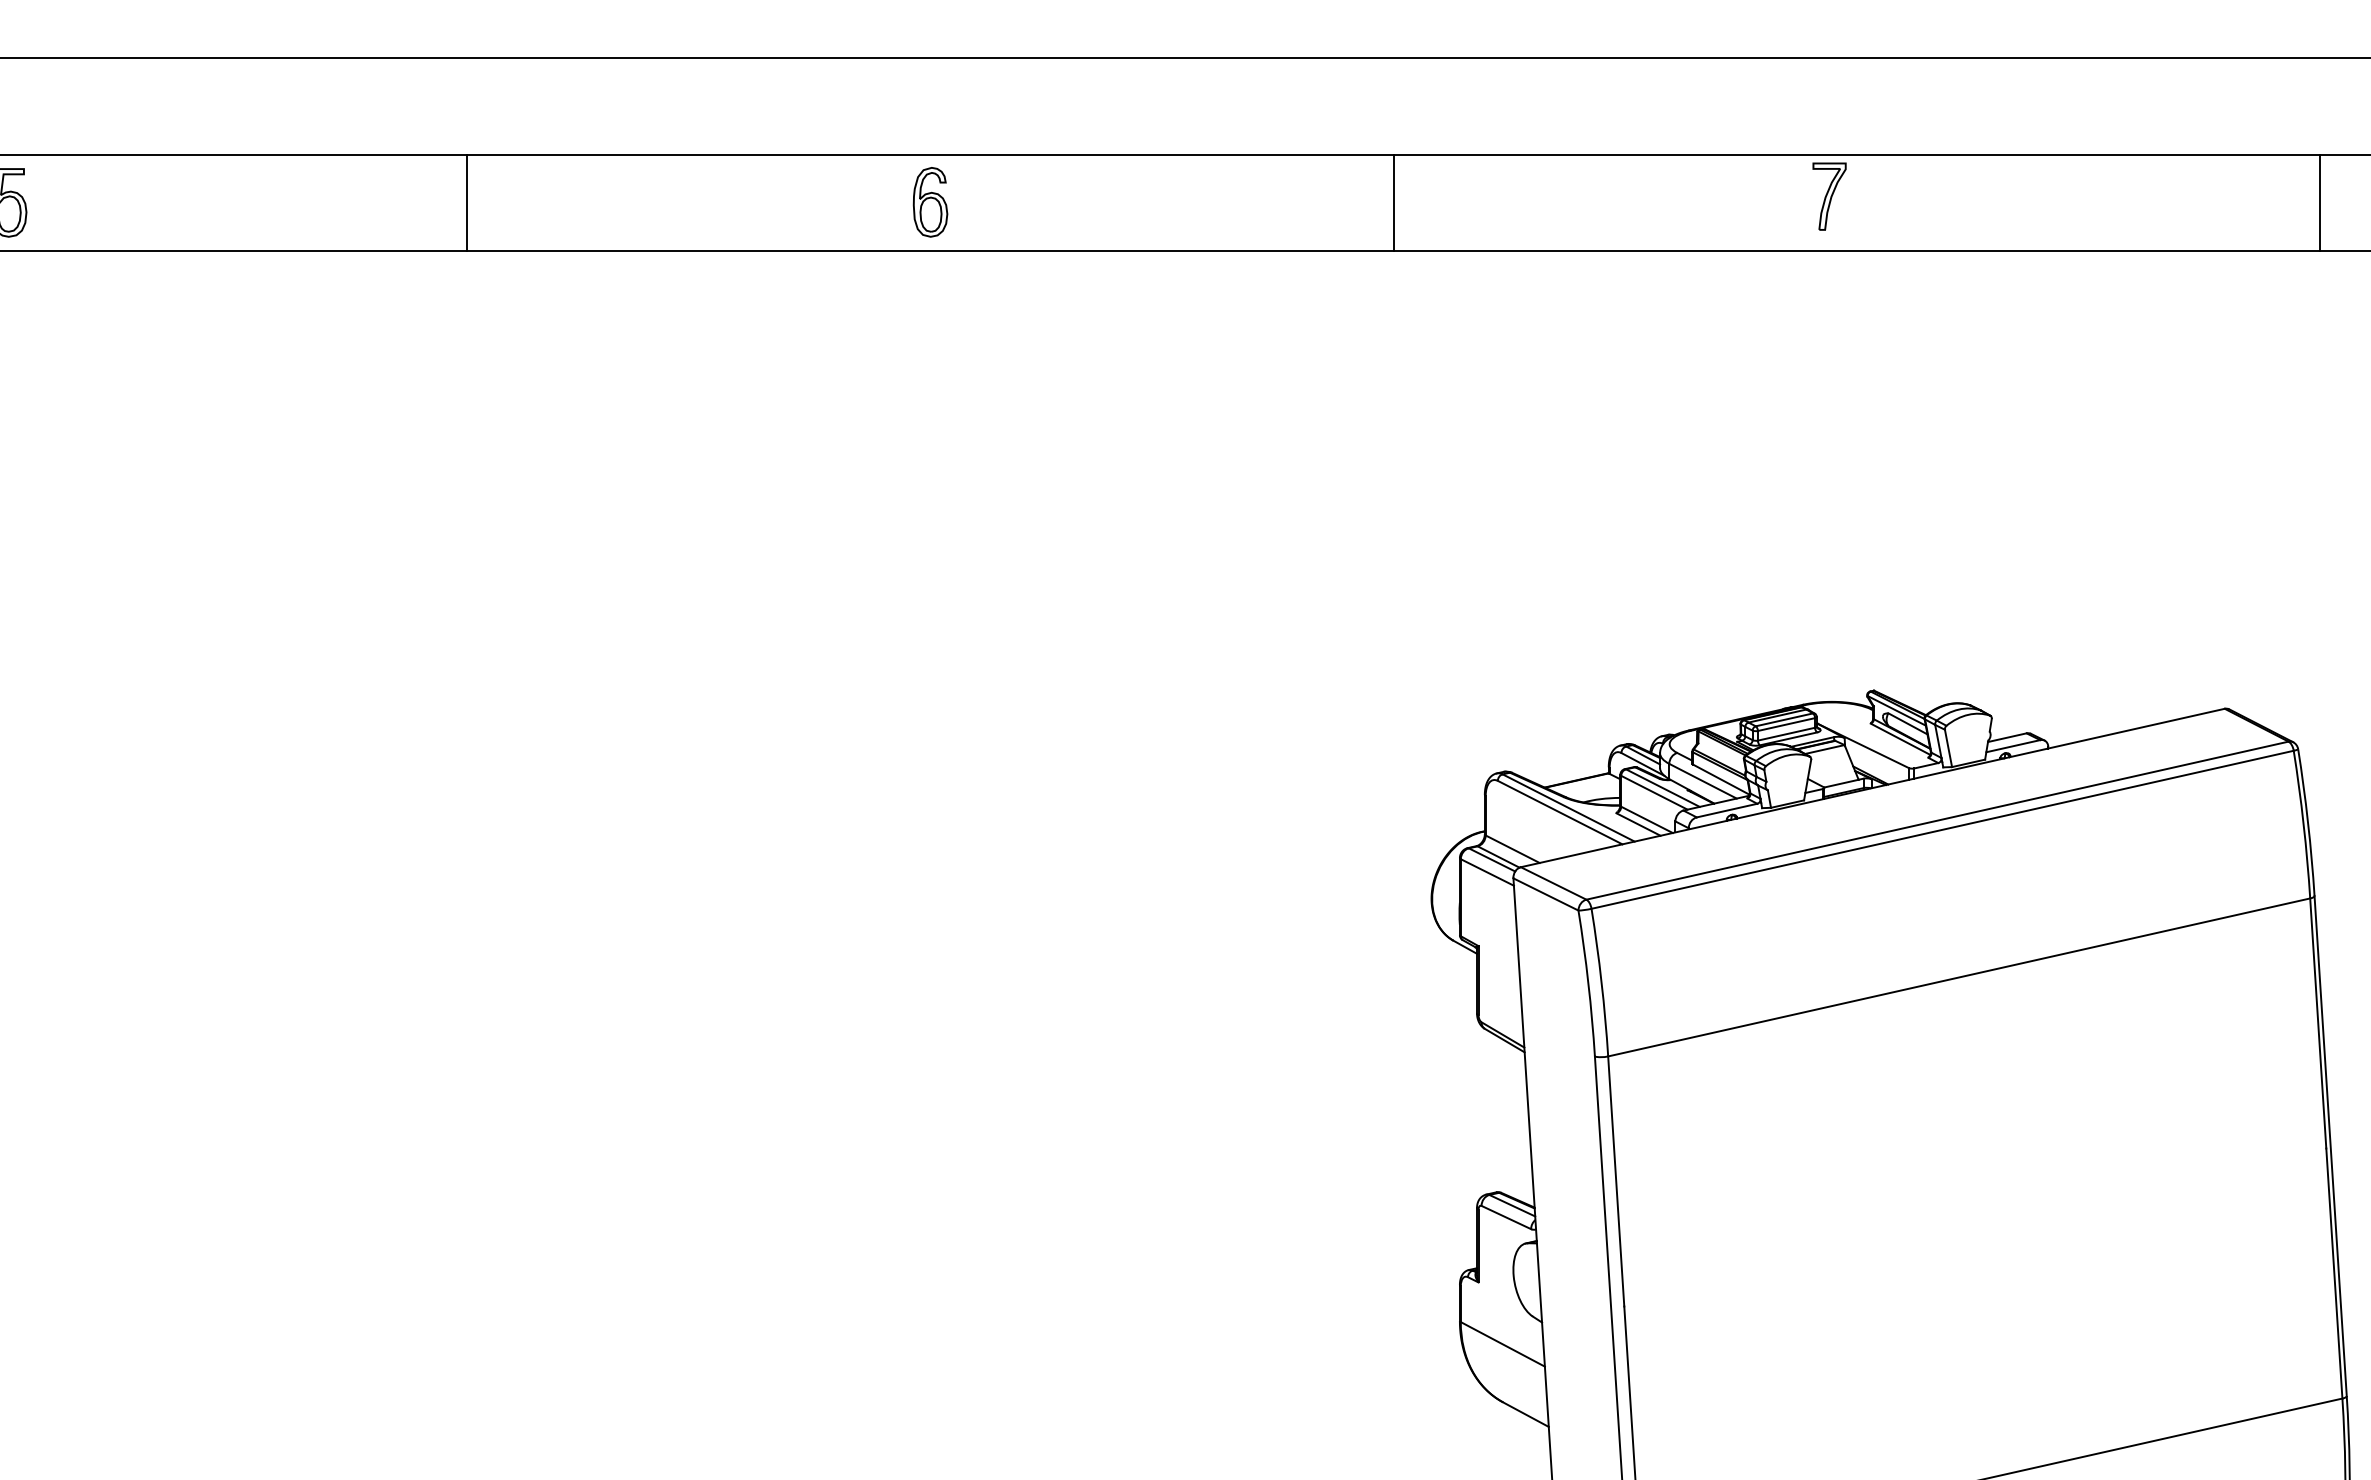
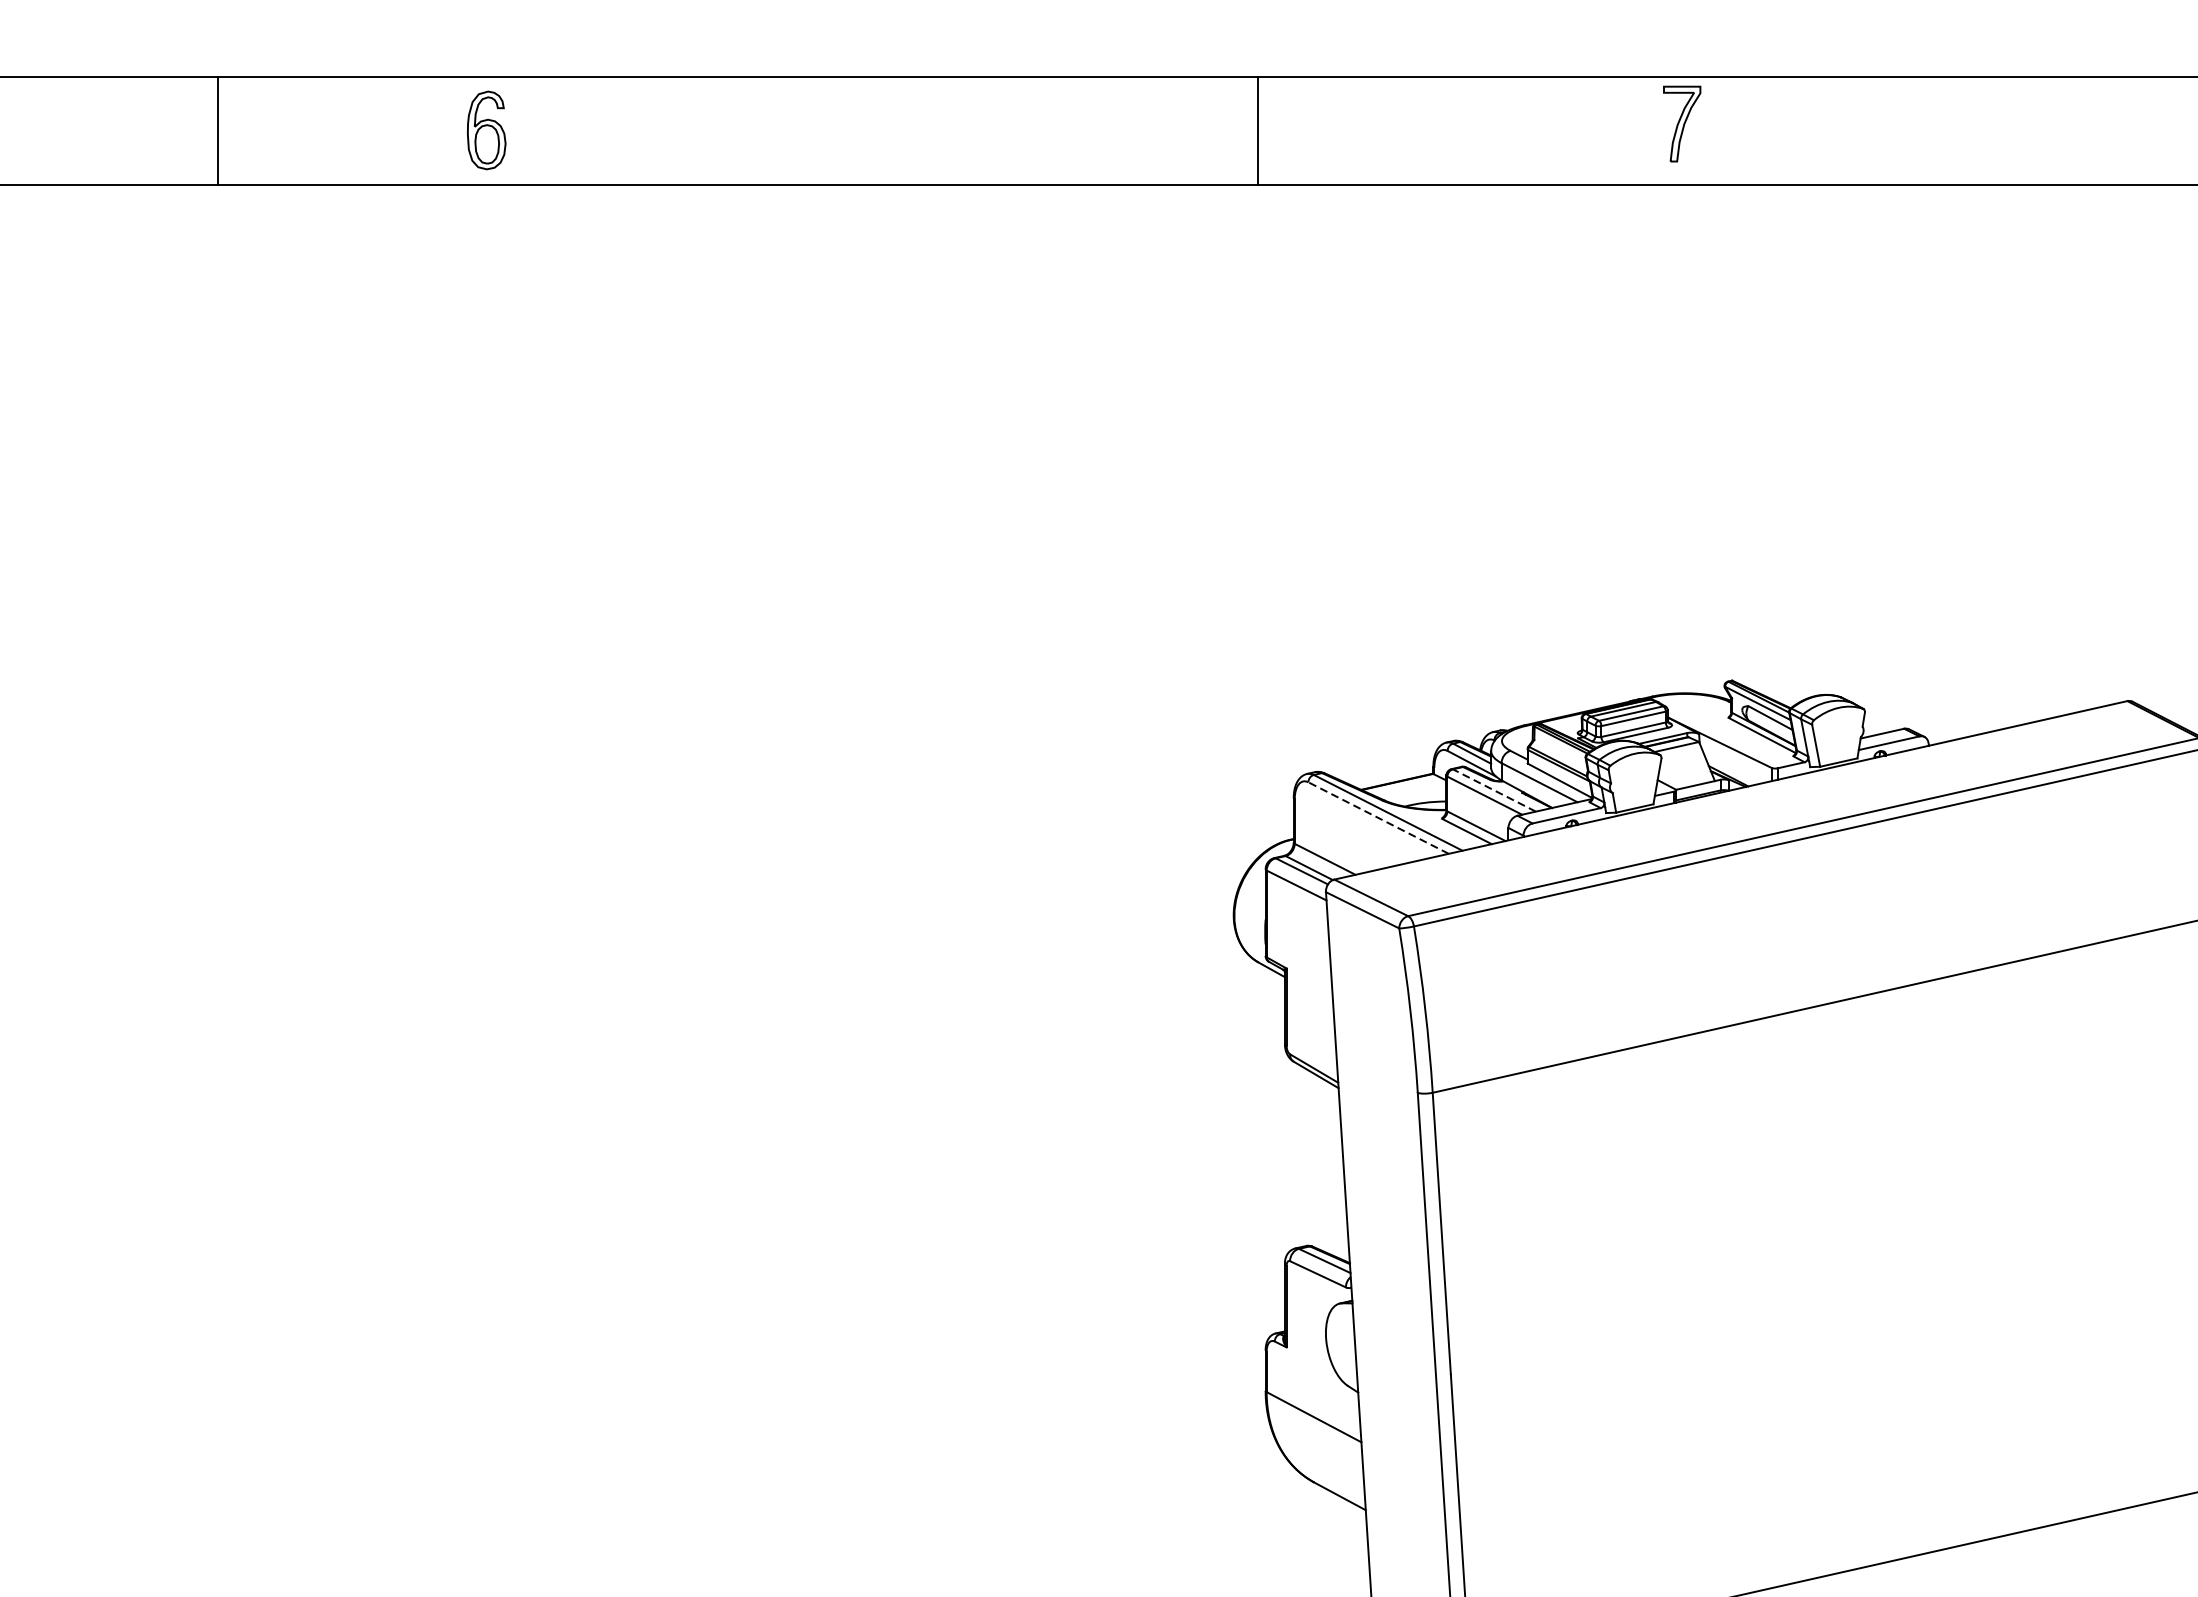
line: (466, 202) -> (217, 130), moved
part: (930, 202) -> (486, 130), moved
line: (1393, 202) -> (1258, 130), moved
line: (1662, 787) -> (1493, 789), solid -> dashed
line: (1560, 812) -> (1378, 817), solid -> dashed

